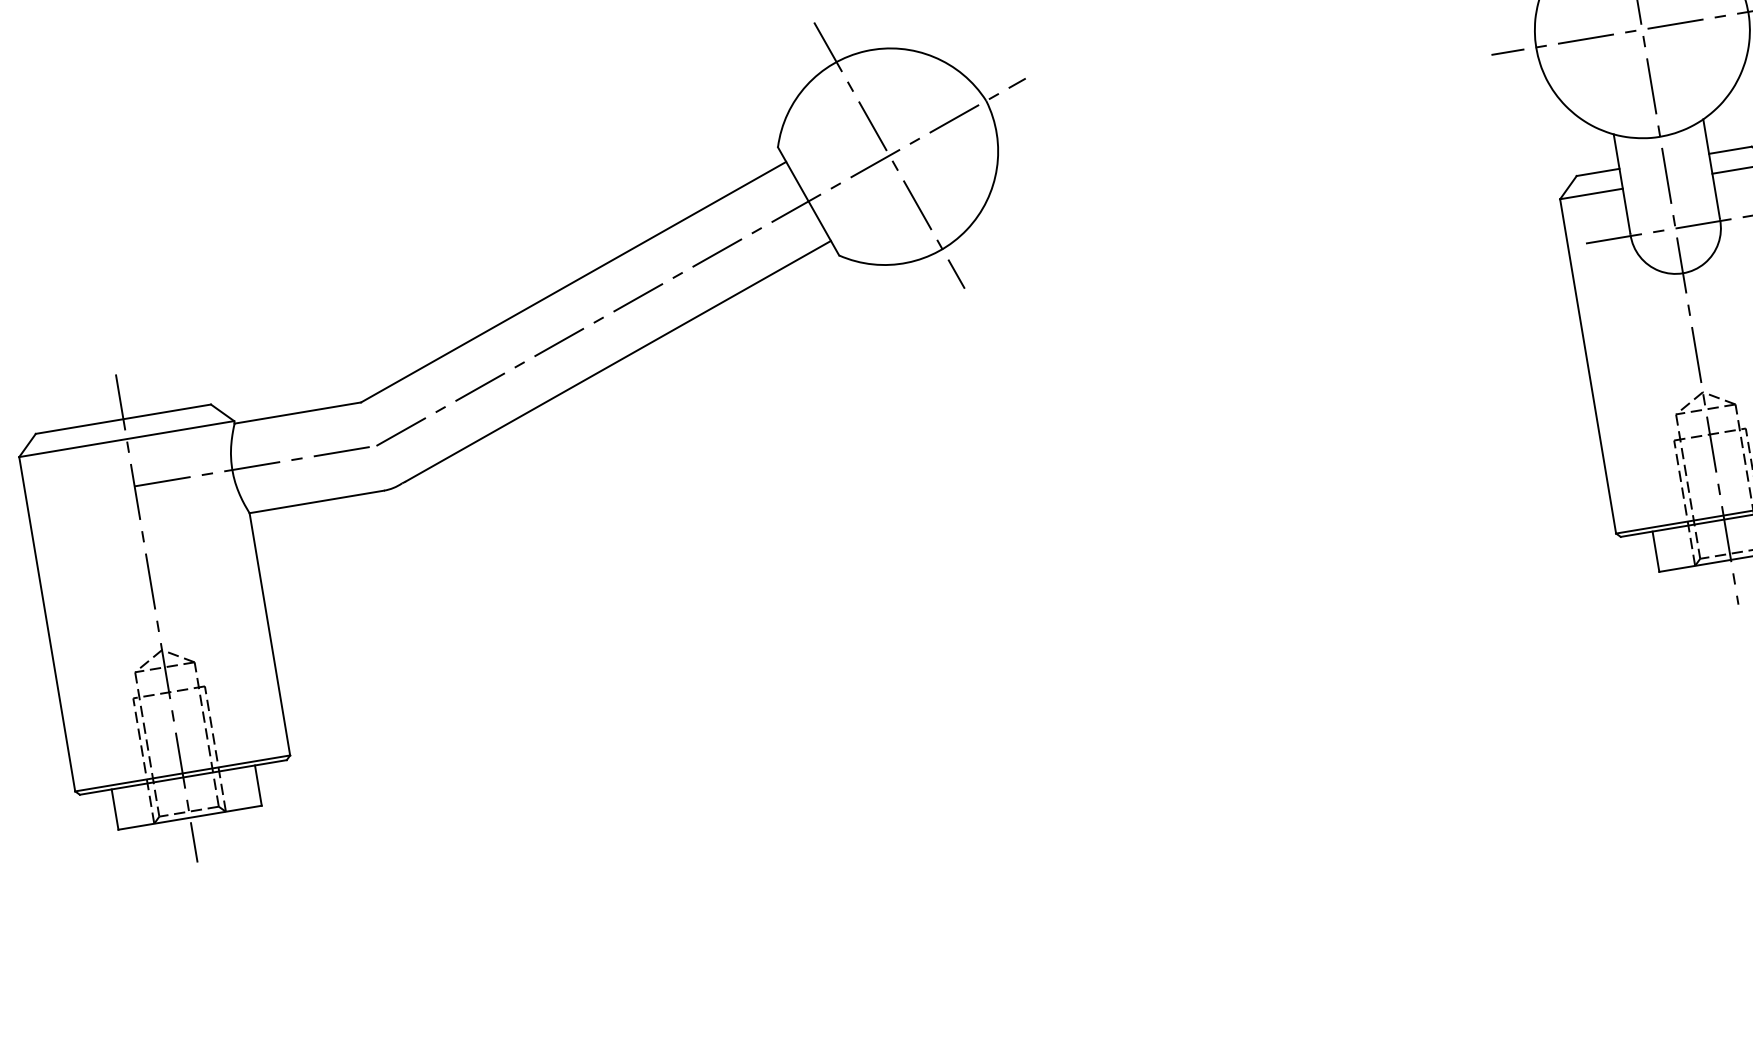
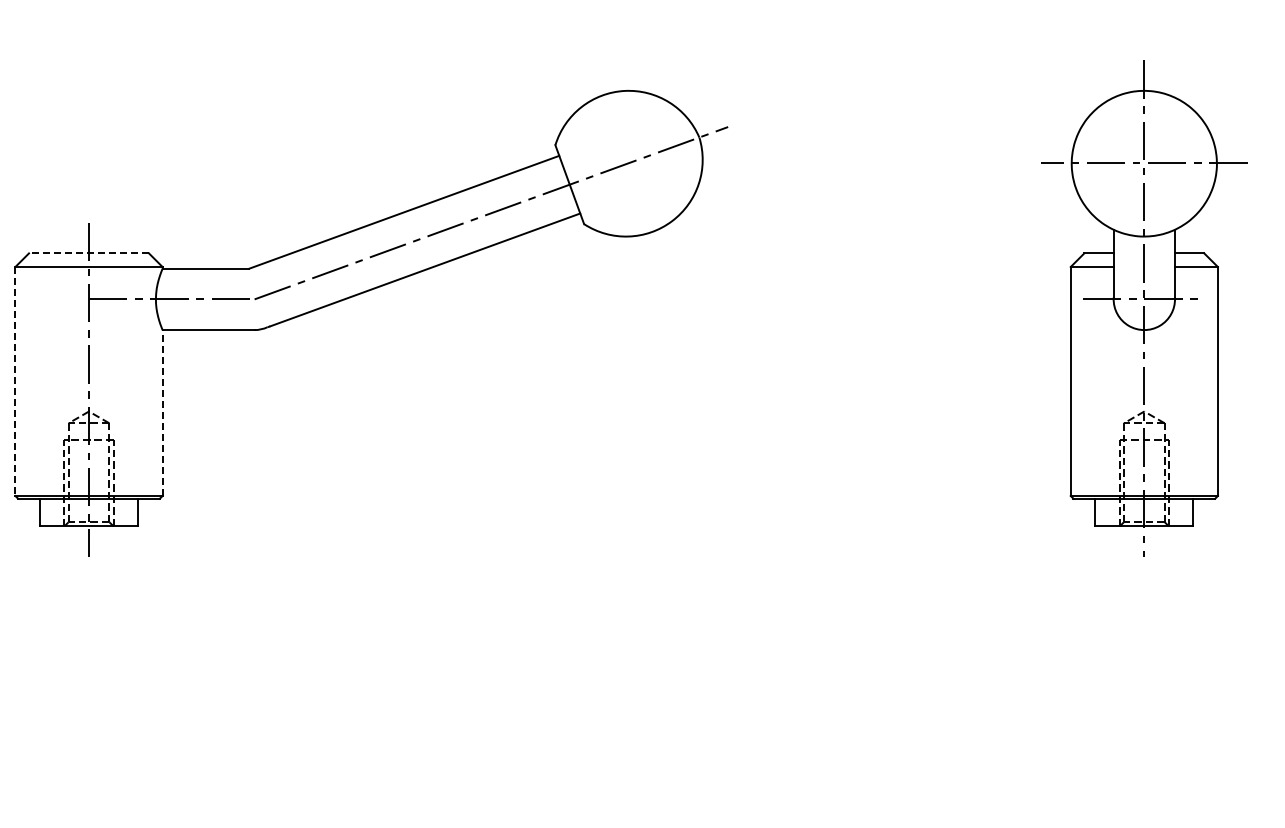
line: (889, 156) -> (628, 163), removed
line: (124, 419) -> (89, 253), solid -> dashed
line: (47, 625) -> (15, 382), solid -> dashed
line: (269, 635) -> (162, 413), solid -> dashed

